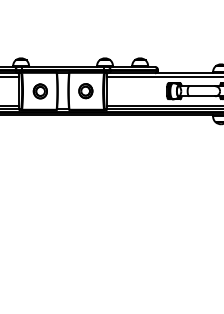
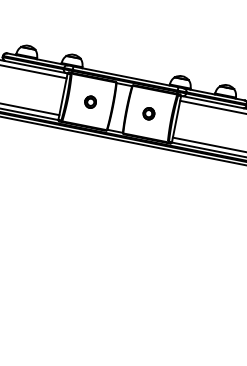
part: (40, 90) -> (90, 101), size x0.62
part: (85, 91) -> (148, 113), size x0.62

